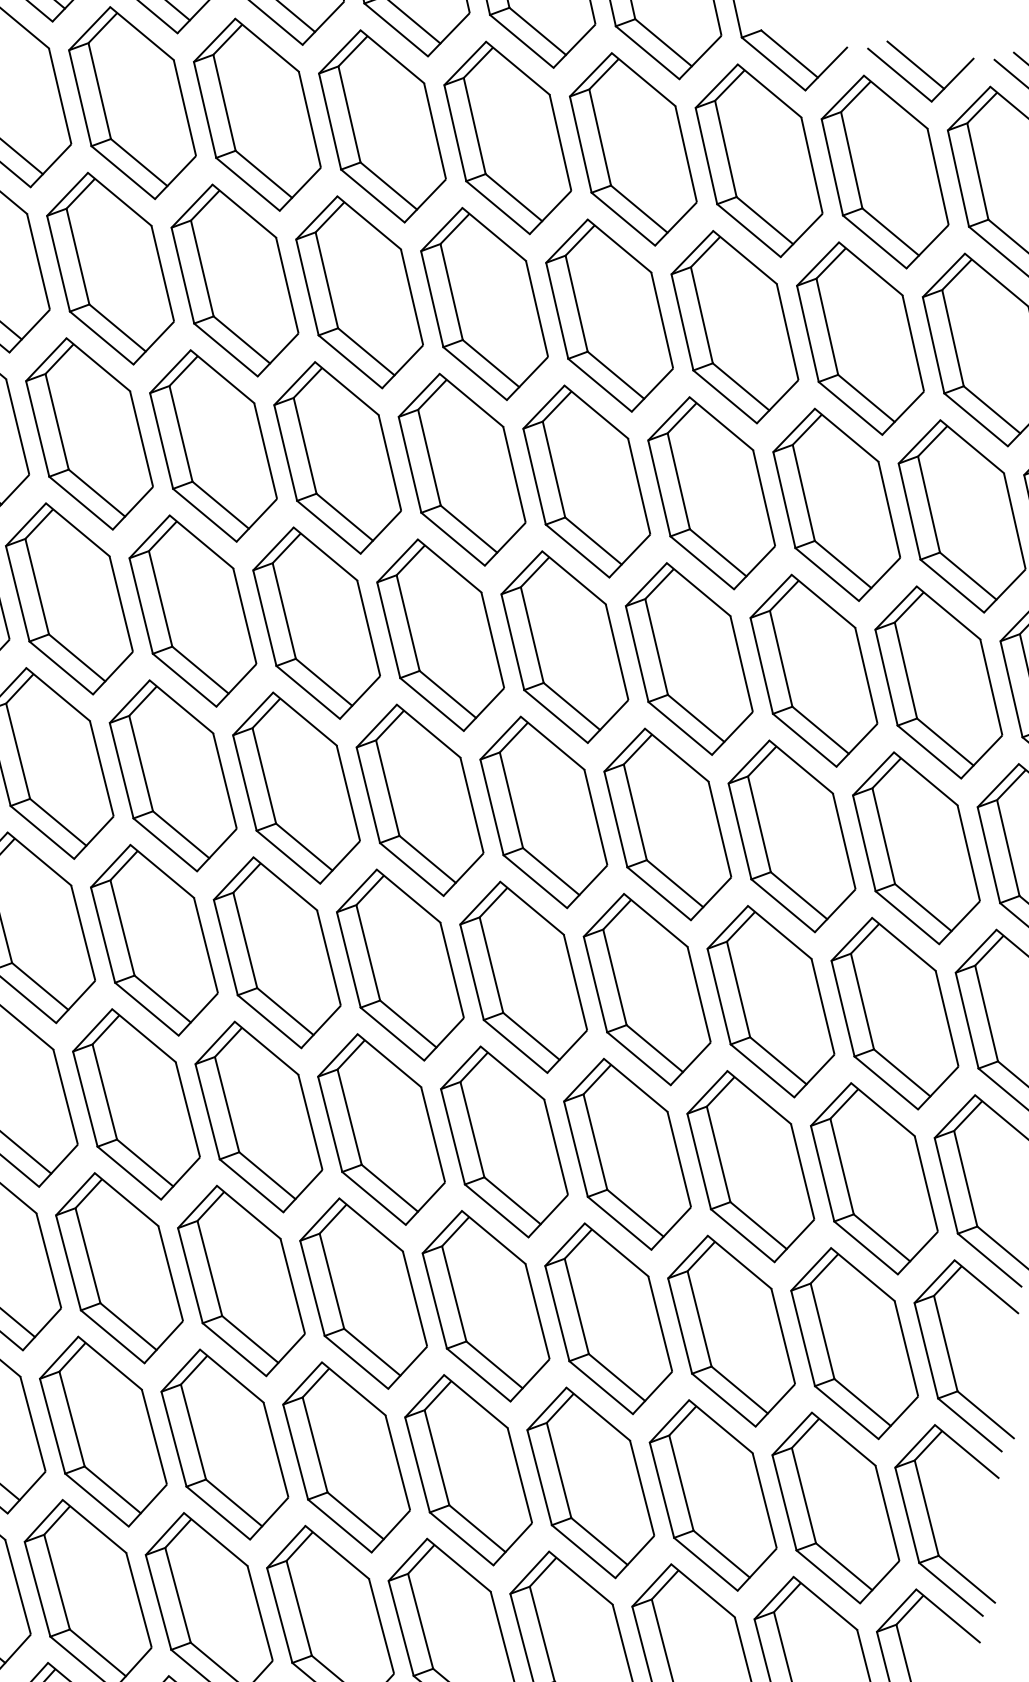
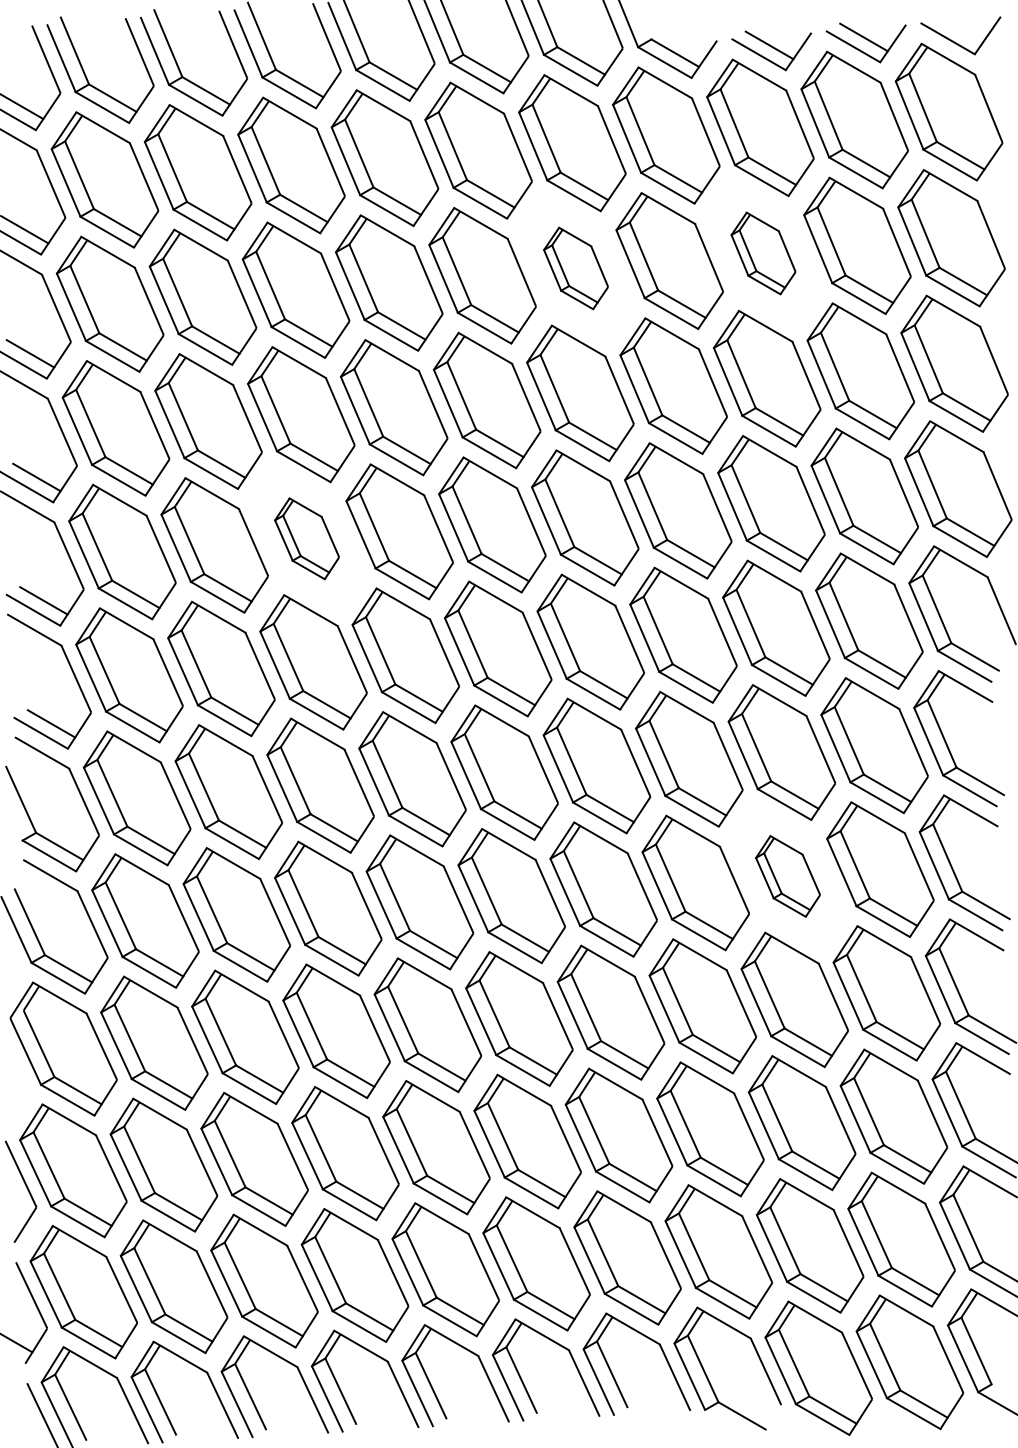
part: (608, 315) -> (575, 268), size x0.6
part: (860, 338) -> (763, 253), size x0.6
part: (192, 610) -> (306, 538), size x0.6
part: (749, 1166) -> (787, 876), size x0.6

